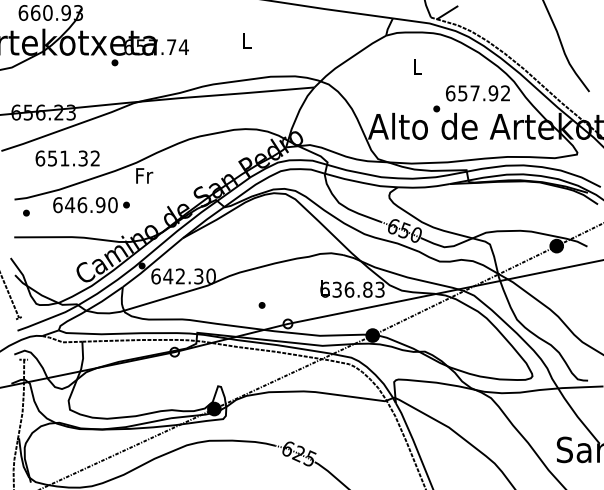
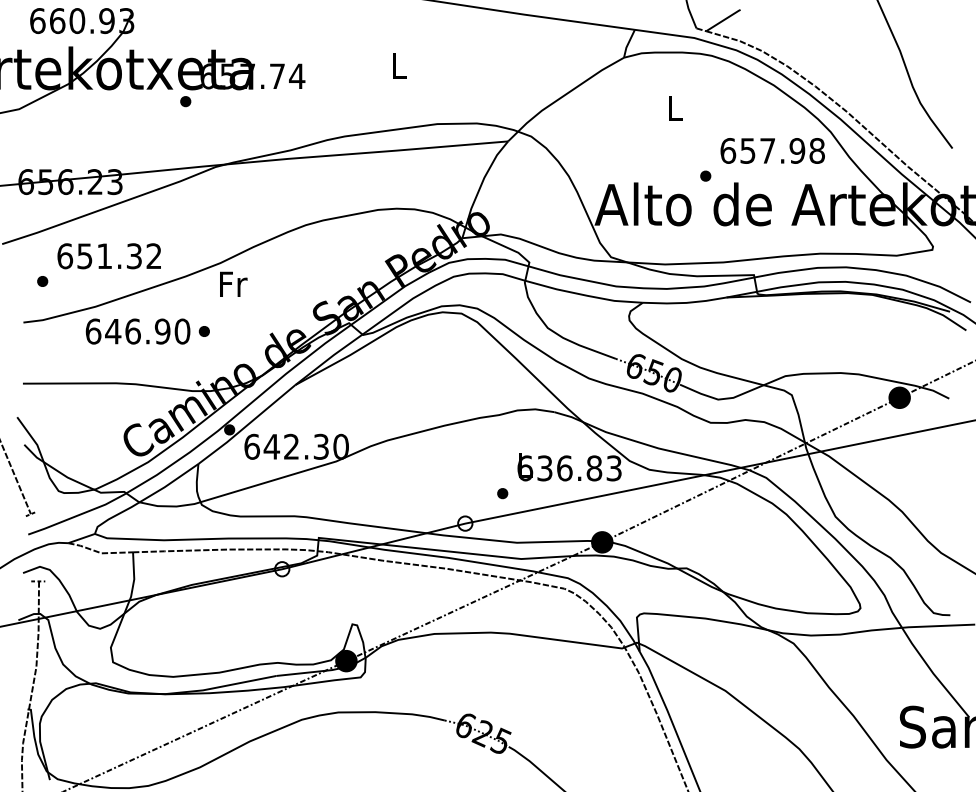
text: (505, 93) -> (816, 151), 657.92 -> 657.98
part: (26, 212) -> (42, 280), moved
part: (261, 305) -> (501, 493), moved

